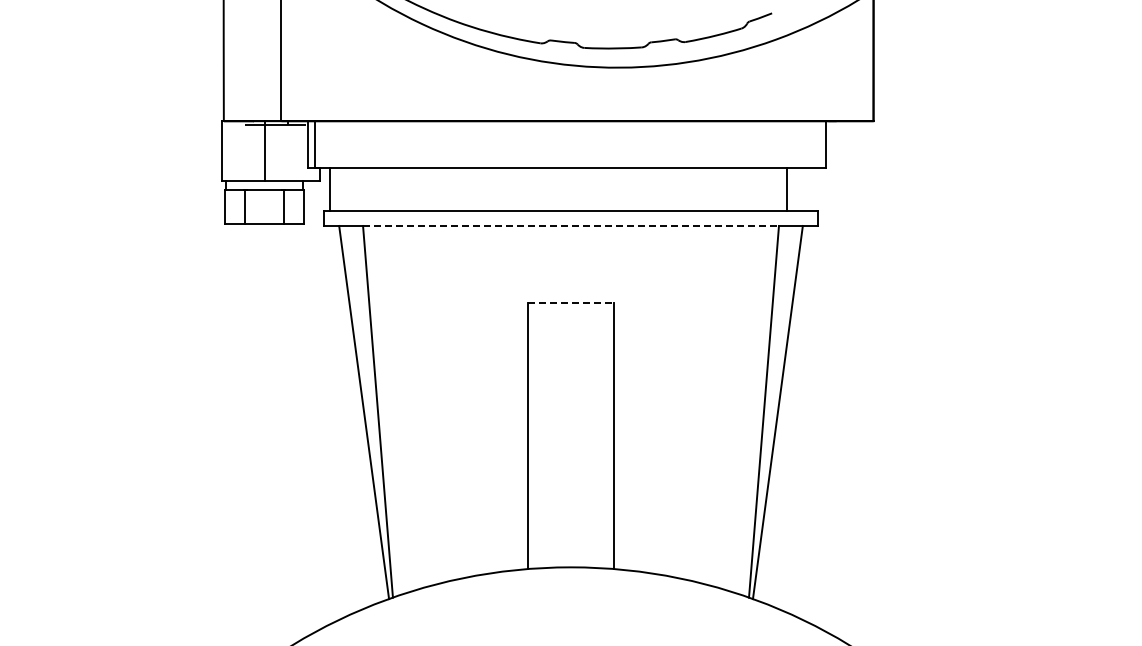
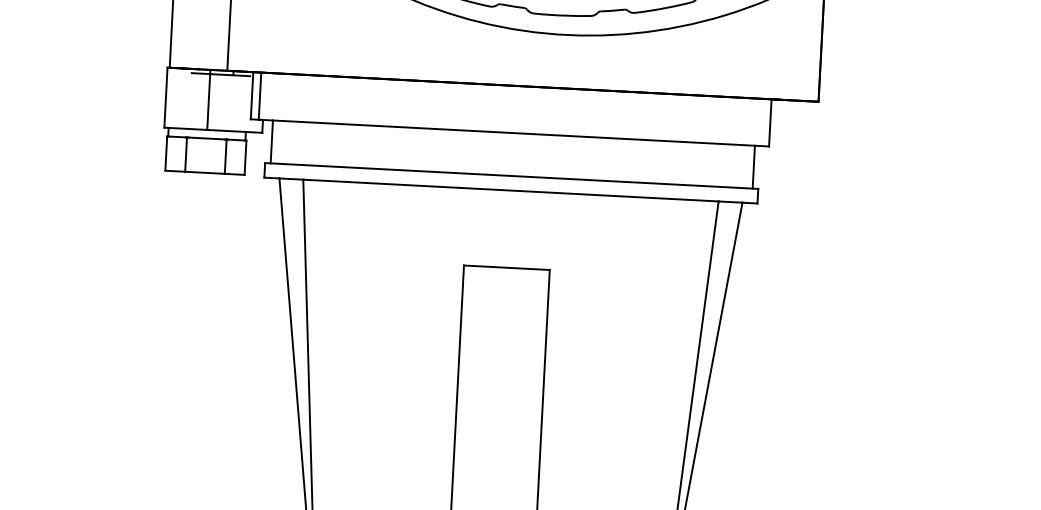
line: (787, 189) -> (754, 166), moved
line: (571, 225) -> (511, 190), dashed -> solid
line: (570, 303) -> (506, 267), dashed -> solid

